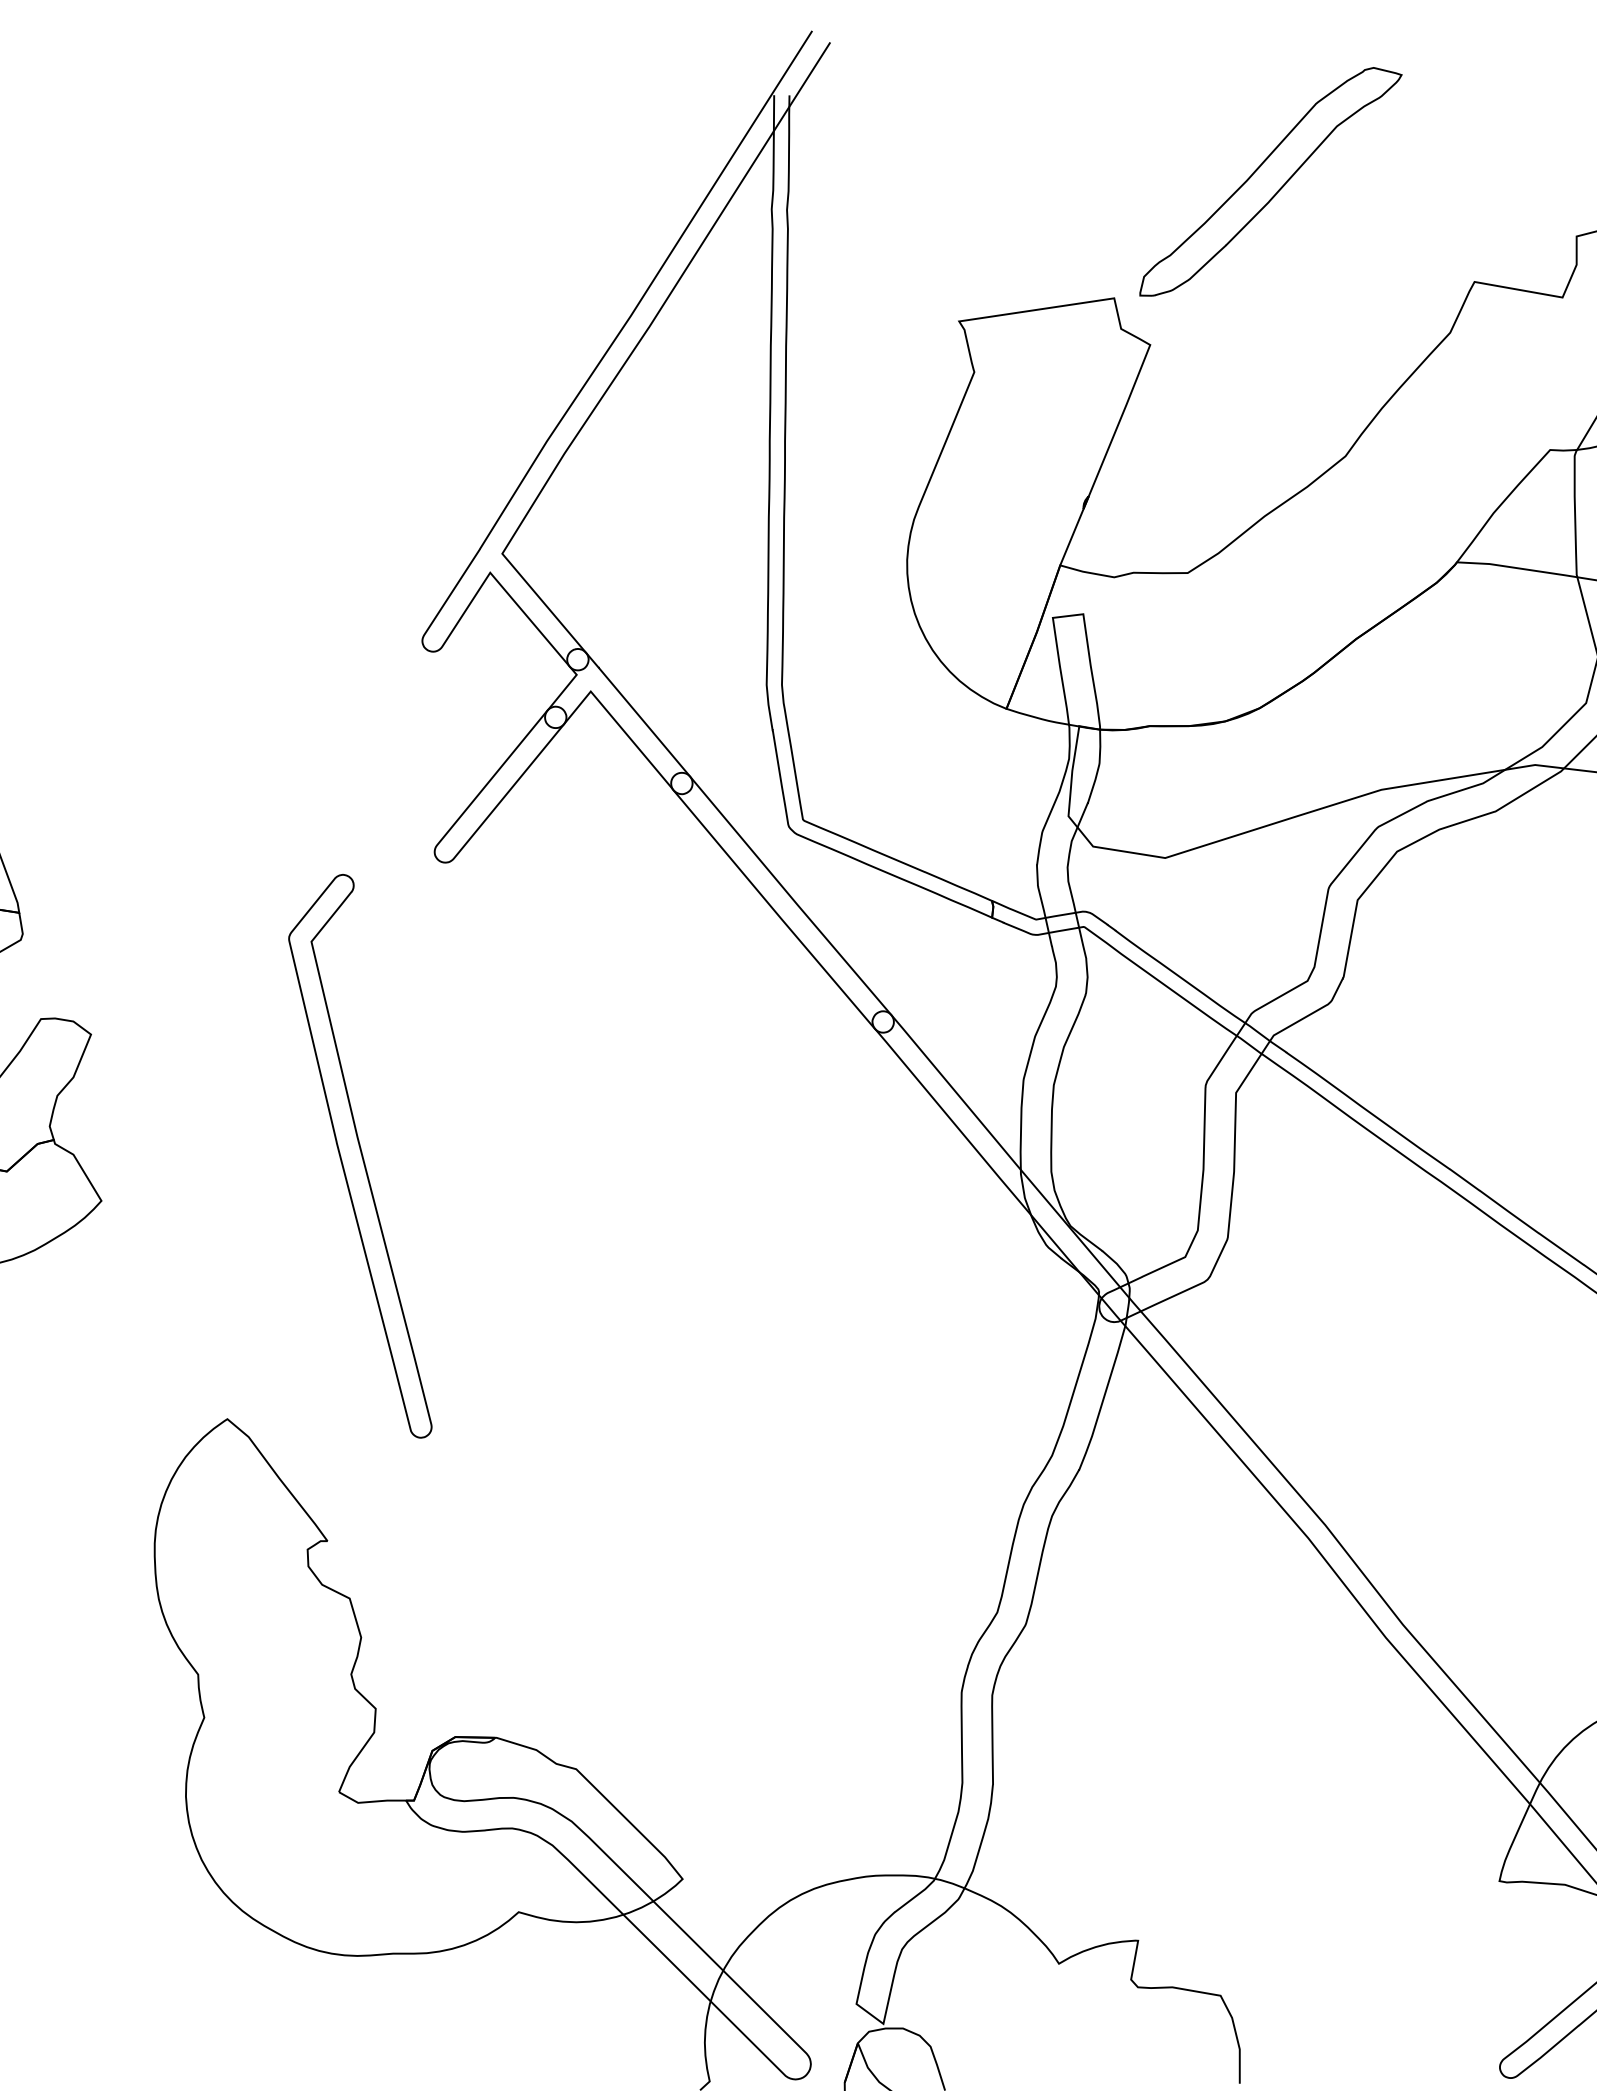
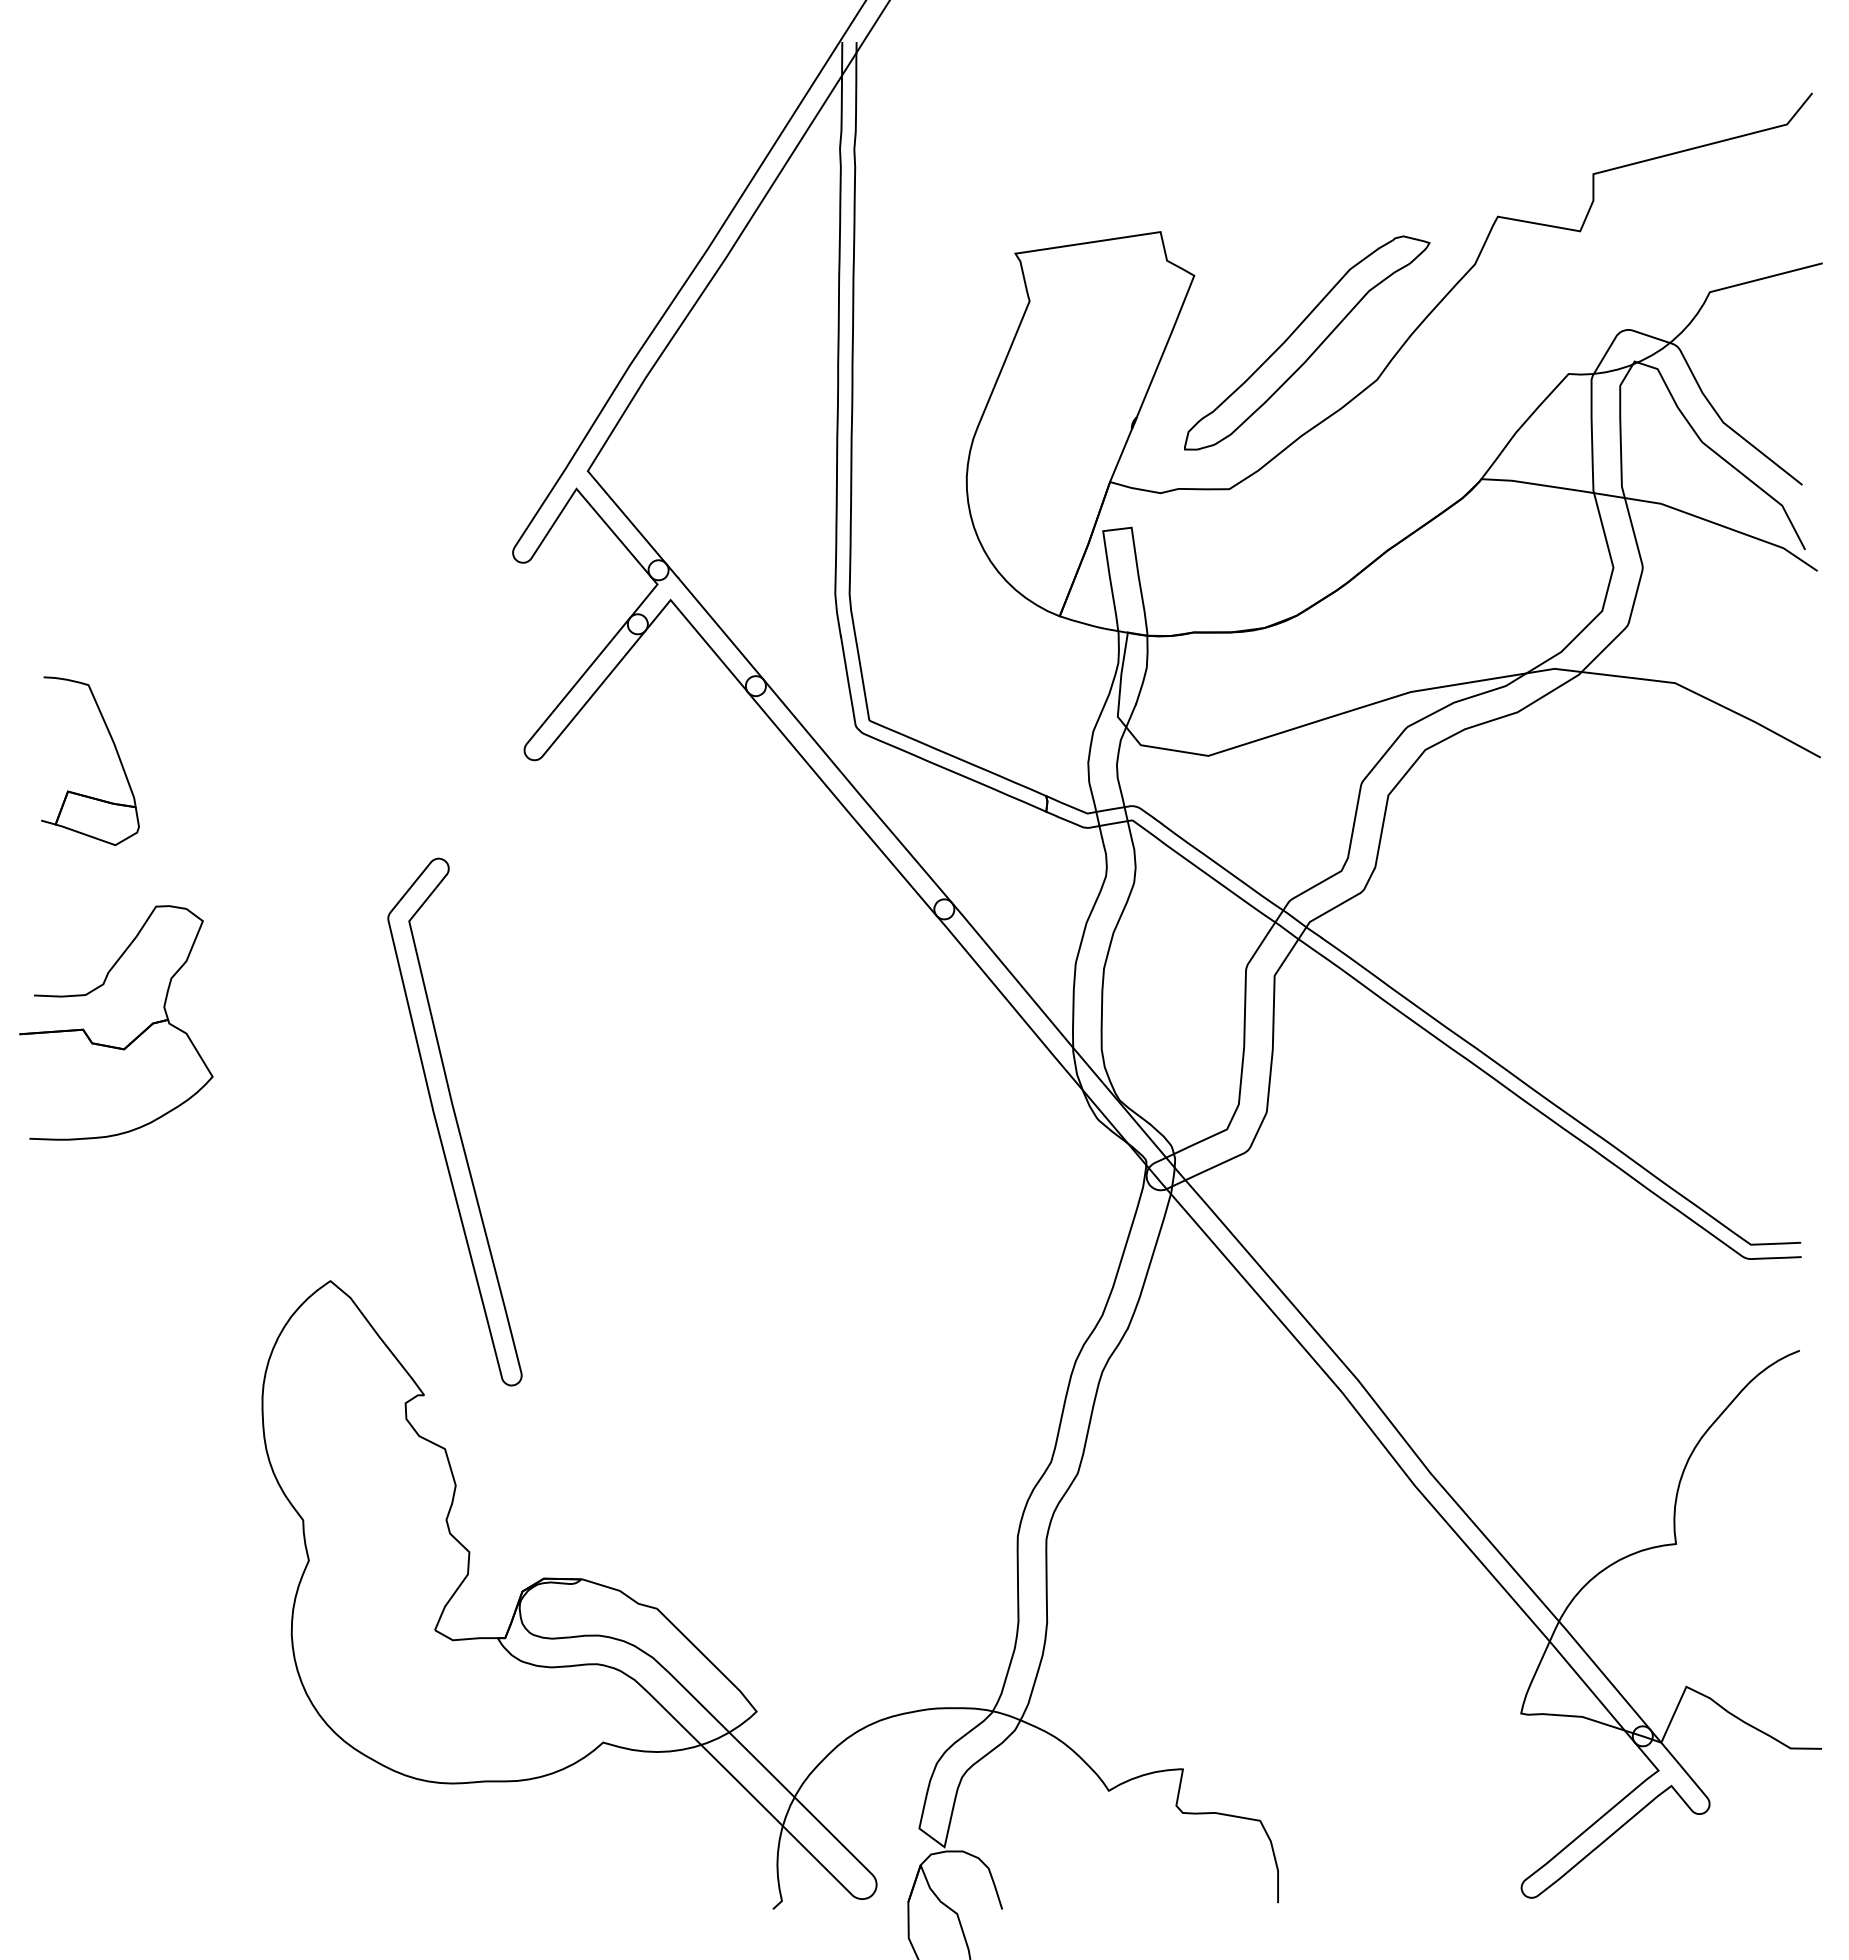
part: (1271, 181) -> (1307, 342), moved
part: (359, 1155) -> (454, 1121), moved

